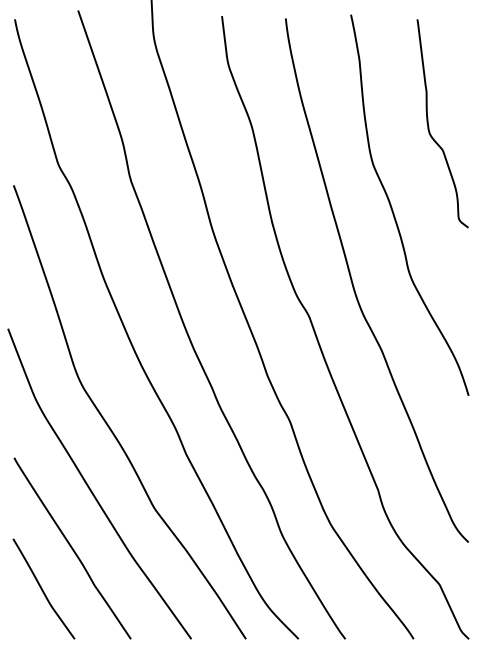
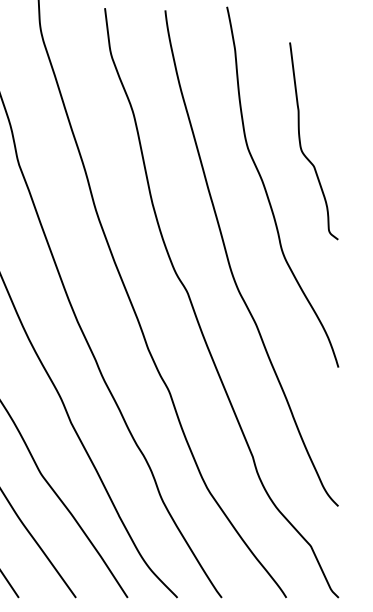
curve: (429, 126) -> (301, 143), moved

